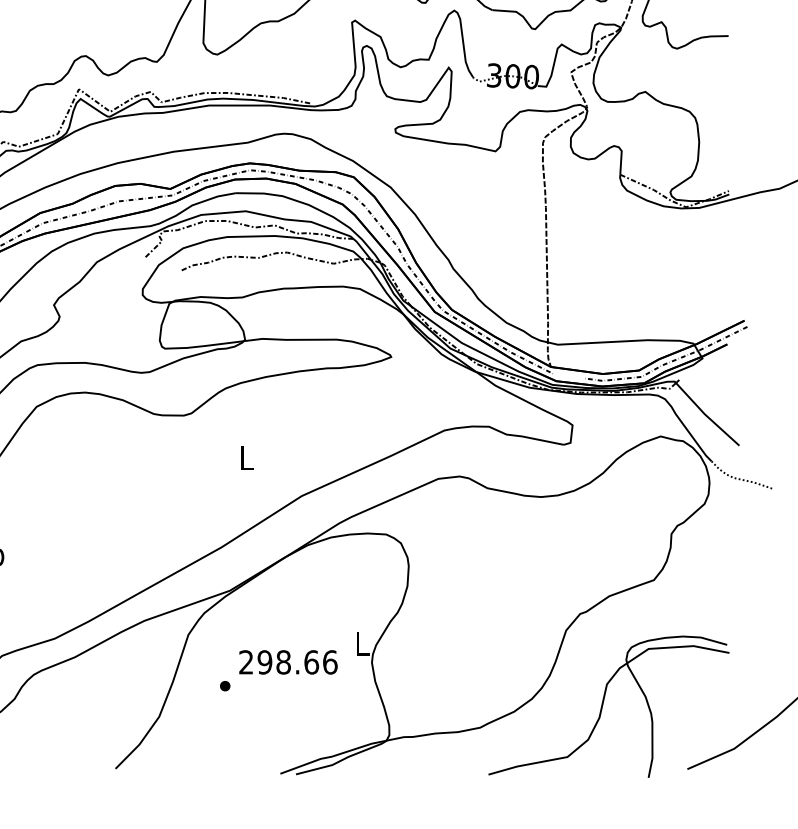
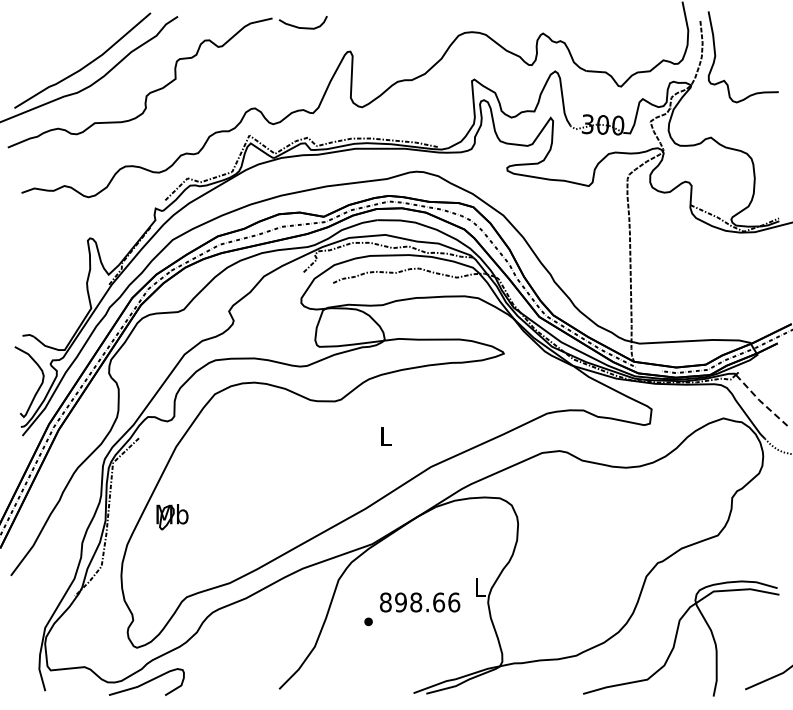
line: (706, 415) -> (760, 401), solid -> dashed
text: (245, 662) -> (385, 602), 298.66 -> 898.66

